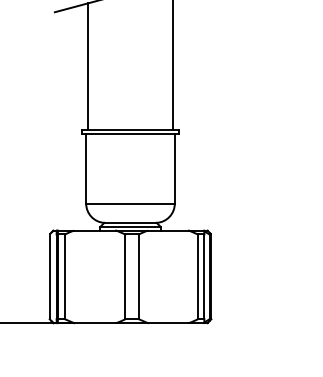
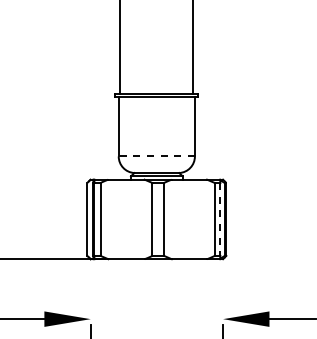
line: (130, 203) -> (156, 156), solid -> dashed
line: (204, 276) -> (220, 219), solid -> dashed

